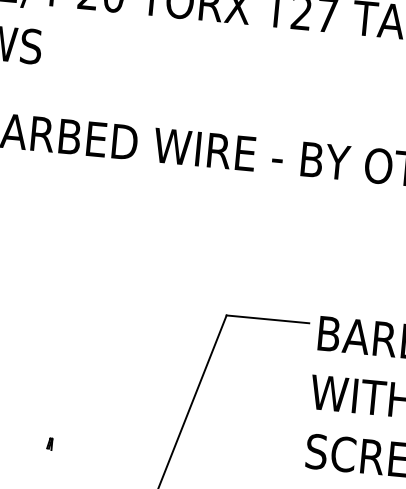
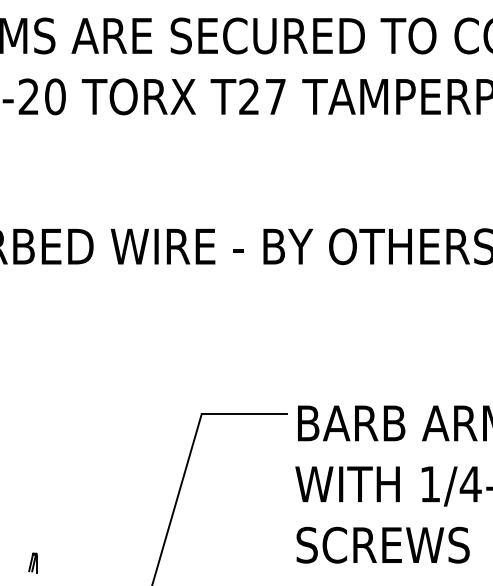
part: (49, 443) -> (32, 562), size x1.67

